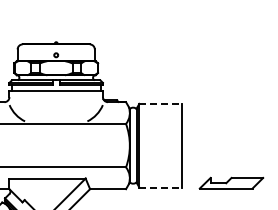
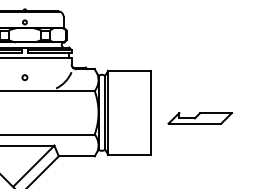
line: (161, 103) -> (130, 70), dashed -> solid
circle: (55, 110) -> (24, 77), added
part: (231, 182) -> (200, 117), moved
line: (161, 187) -> (130, 154), dashed -> solid

